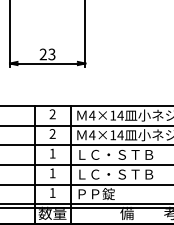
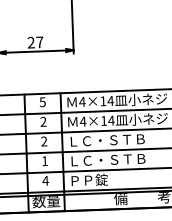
text: (51, 54) -> (39, 42), 23 -> 27
text: (52, 114) -> (42, 102), 2 -> 5
text: (52, 153) -> (44, 141), 1 -> 2
text: (52, 192) -> (45, 180), 1 -> 4

